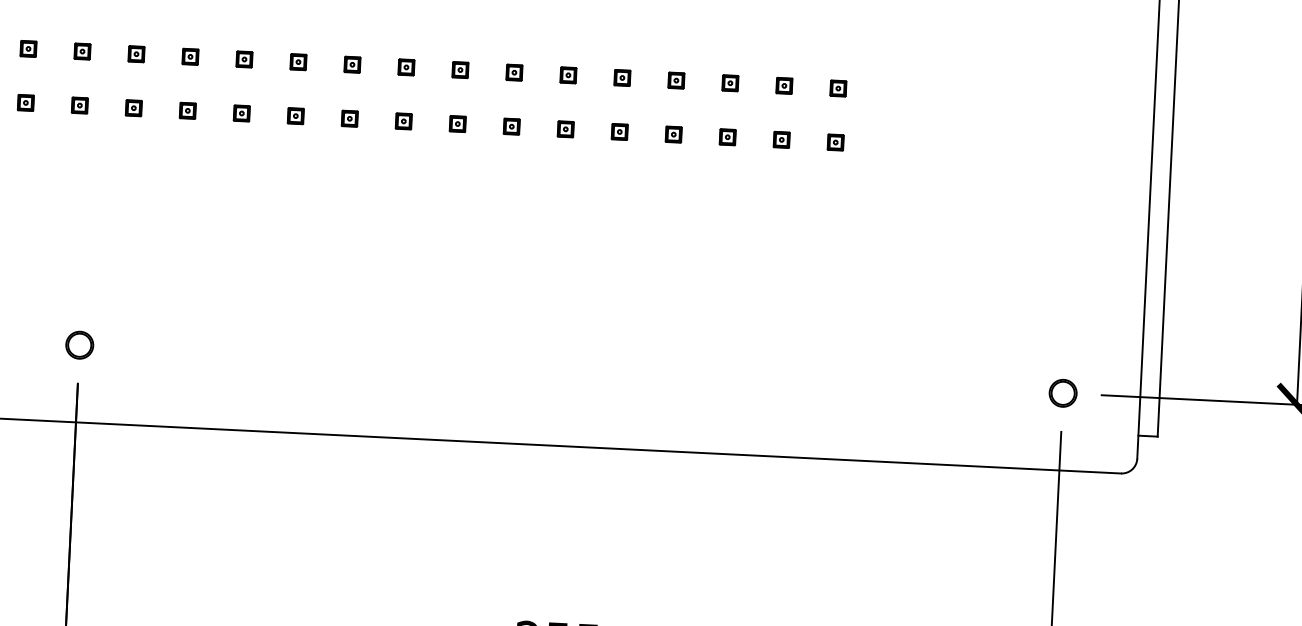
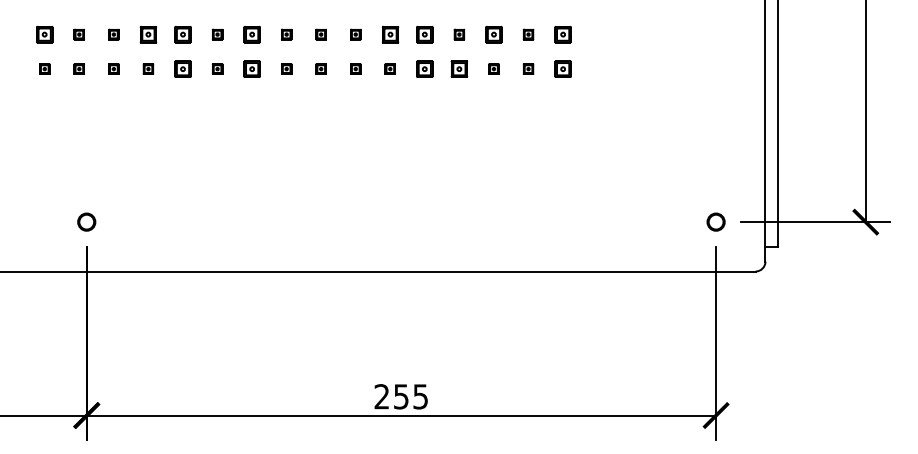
part: (28, 48) -> (44, 34), size x1.6
part: (190, 56) -> (148, 34), size x1.6
part: (243, 59) -> (182, 34), size x1.6
part: (351, 64) -> (251, 34), size x1.6
part: (567, 75) -> (389, 34), size x1.6
part: (621, 77) -> (424, 34), size x1.6
part: (729, 83) -> (493, 34), size x1.6
part: (837, 88) -> (562, 34), size x1.6
part: (241, 112) -> (182, 68), size x1.6
part: (348, 117) -> (251, 68), size x1.6
part: (619, 130) -> (424, 68), size x1.6
part: (673, 133) -> (459, 68), size x1.6
part: (834, 141) -> (562, 68), size x1.6

